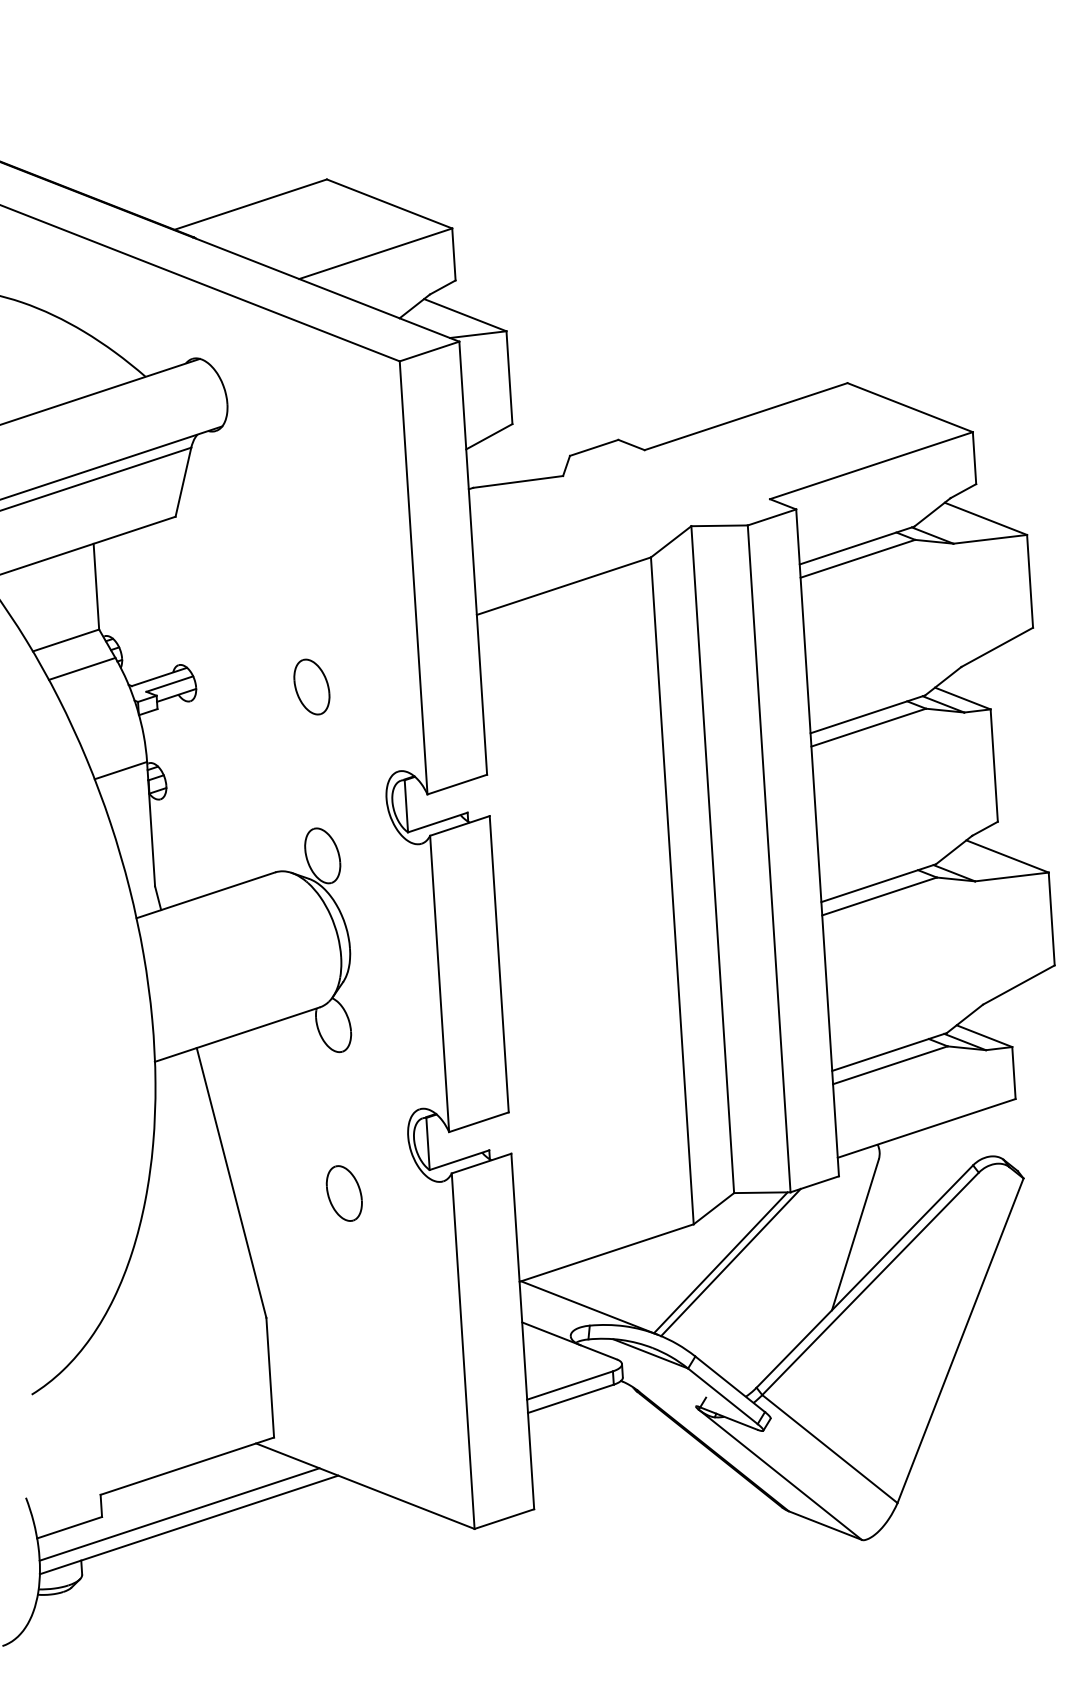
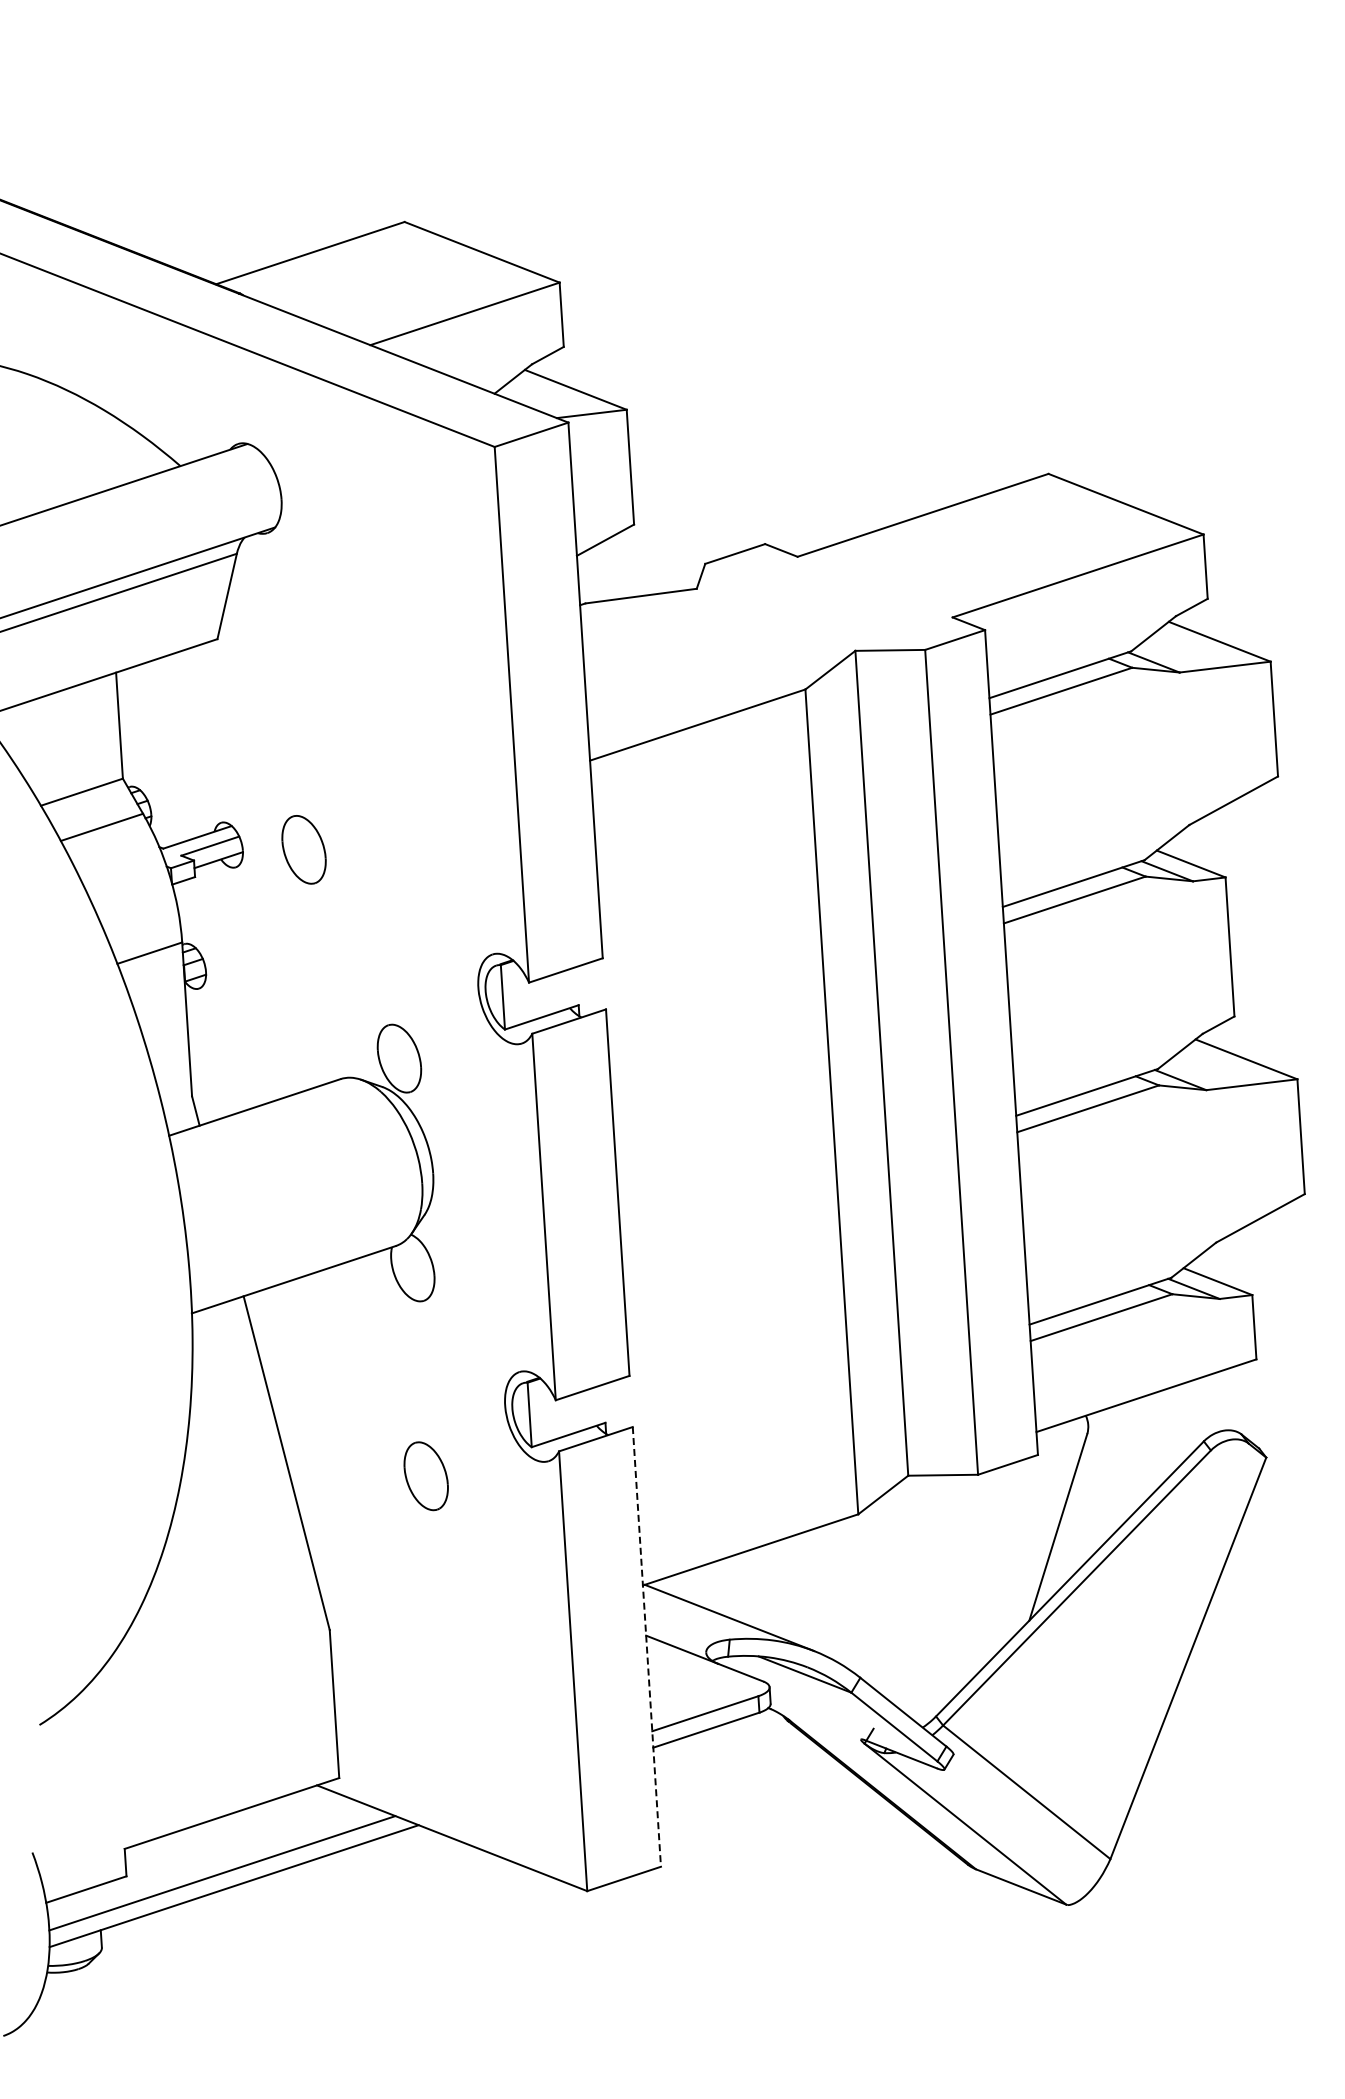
part: (311, 686) -> (303, 849), moved
line: (720, 1262) -> (891, 1561), removed
line: (730, 1262) -> (903, 1561), removed
line: (522, 1331) -> (646, 1647), solid -> dashed

